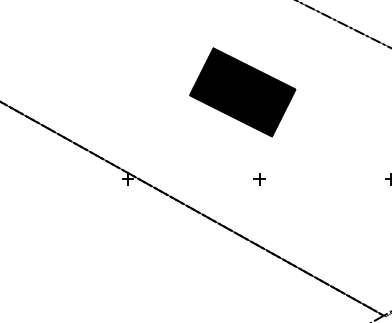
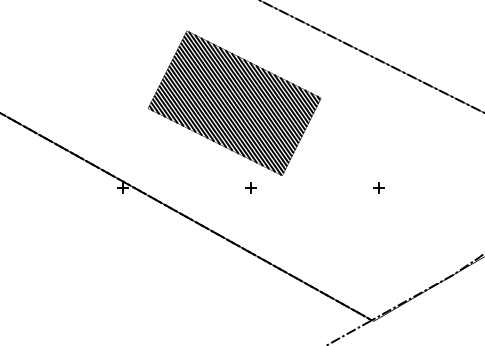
part: (242, 91) -> (234, 102), size x1.67

